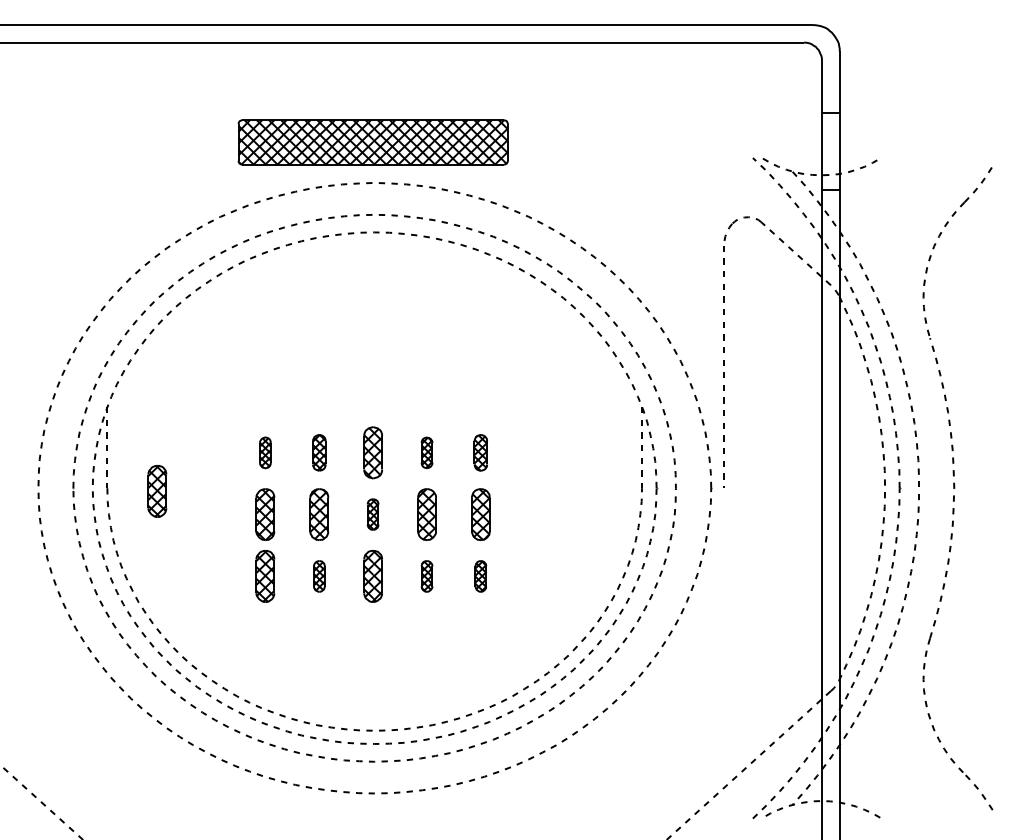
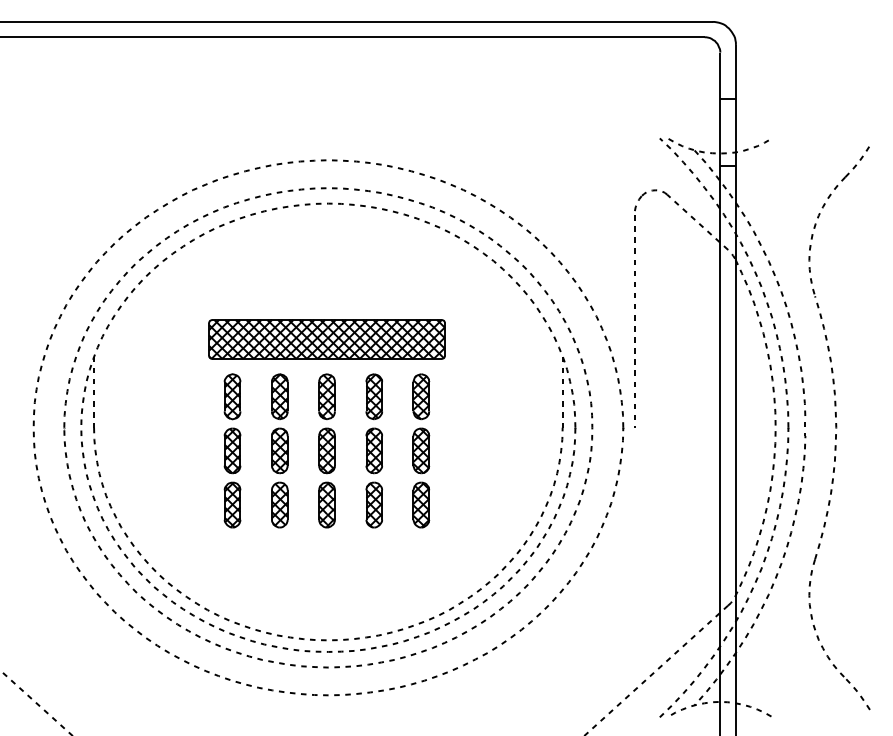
part: (372, 142) -> (326, 339), moved
part: (265, 452) -> (232, 396), size x1.67
part: (319, 452) -> (279, 396), size x1.43
part: (426, 452) -> (373, 396), size x1.67
part: (480, 452) -> (421, 396), size x1.43
part: (157, 491) -> (138, 430), removed
part: (372, 514) -> (326, 450), size x1.67
part: (319, 576) -> (279, 505), size x1.67
part: (426, 576) -> (373, 505), size x1.67
part: (480, 576) -> (421, 505), size x1.67

